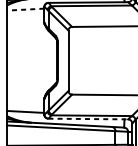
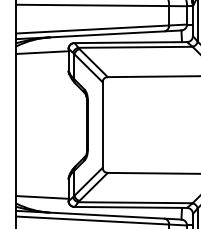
line: (25, 9) -> (41, 52), dashed -> solid
line: (88, 119) -> (131, 207), dashed -> solid

